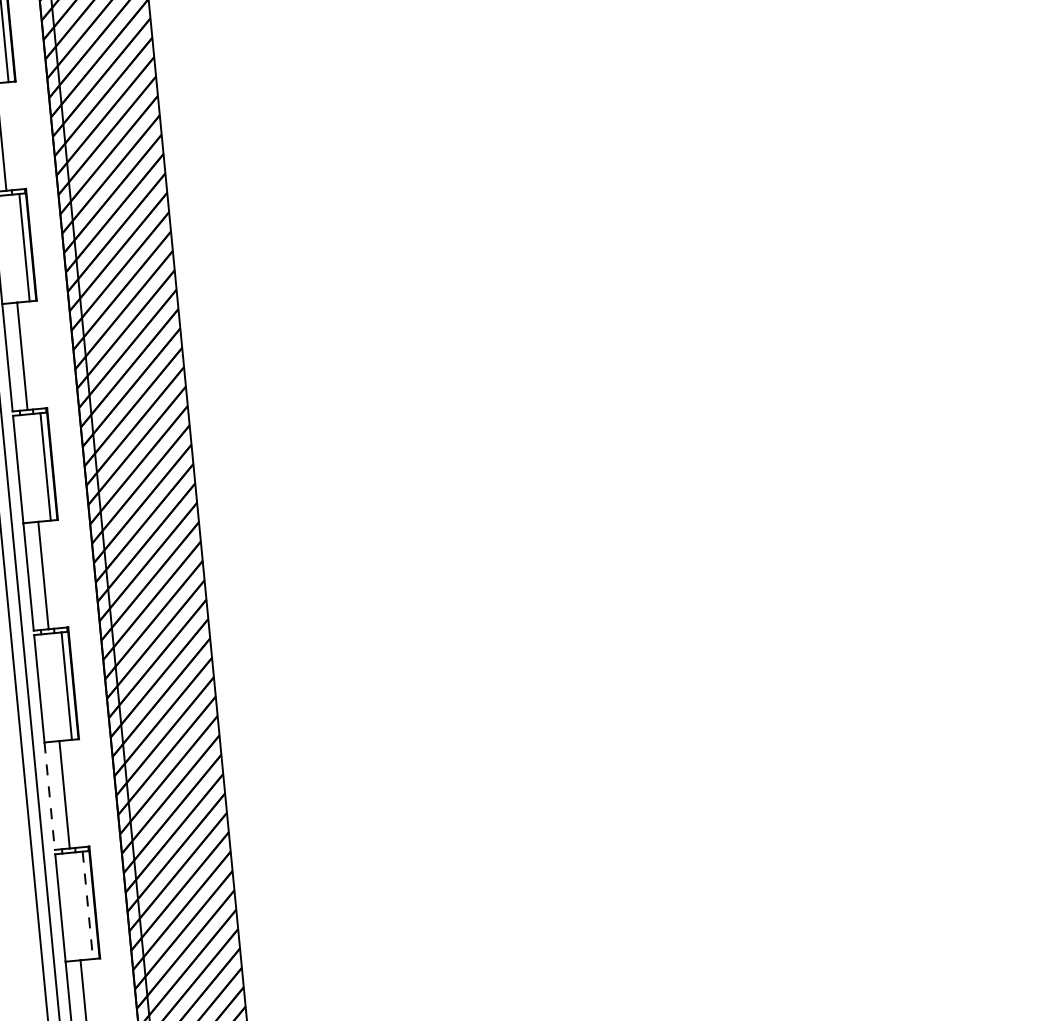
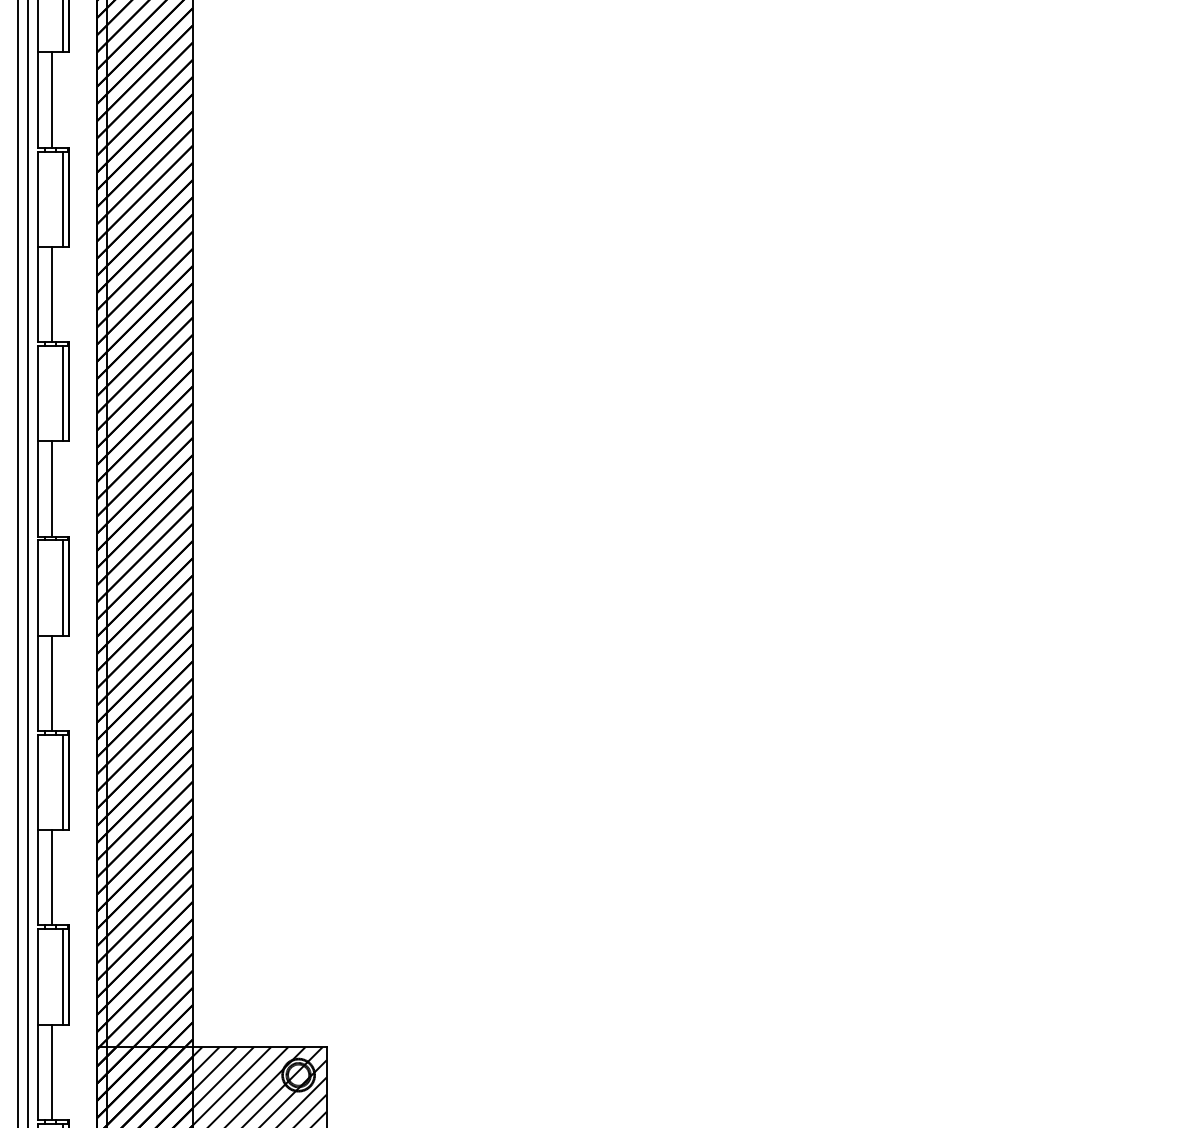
line: (49, 796) -> (38, 683), dashed -> solid
line: (87, 905) -> (62, 782), dashed -> solid

